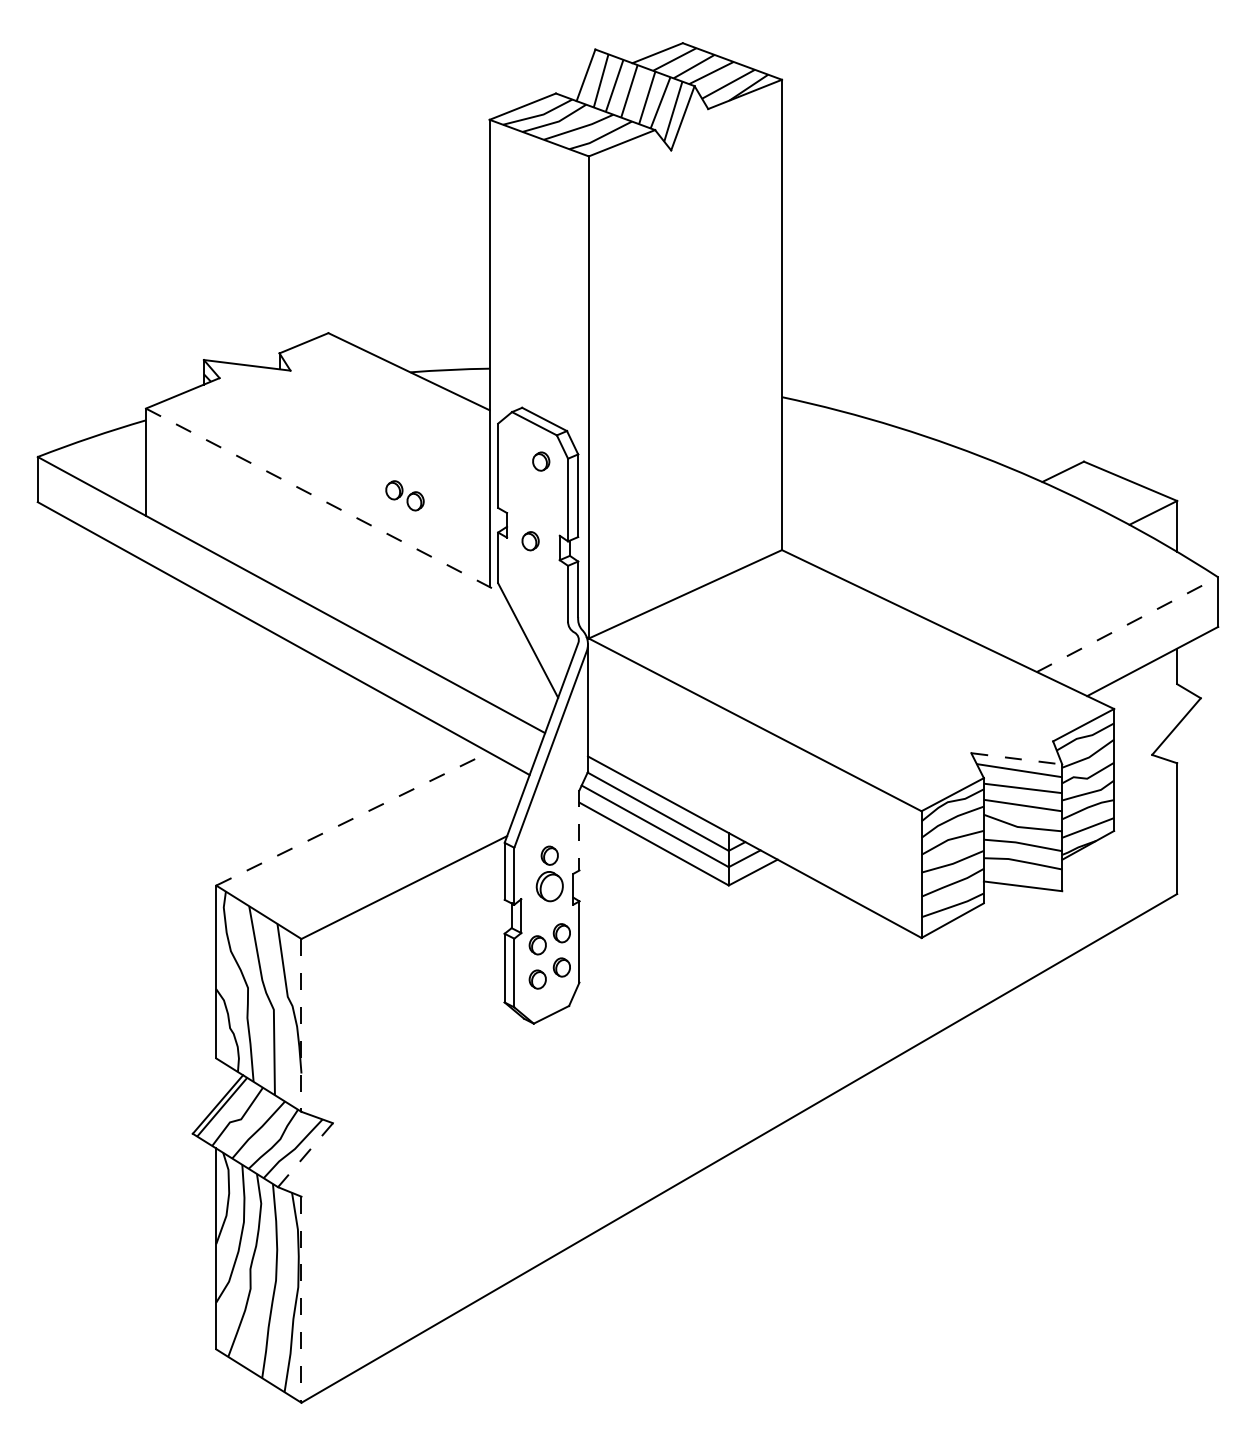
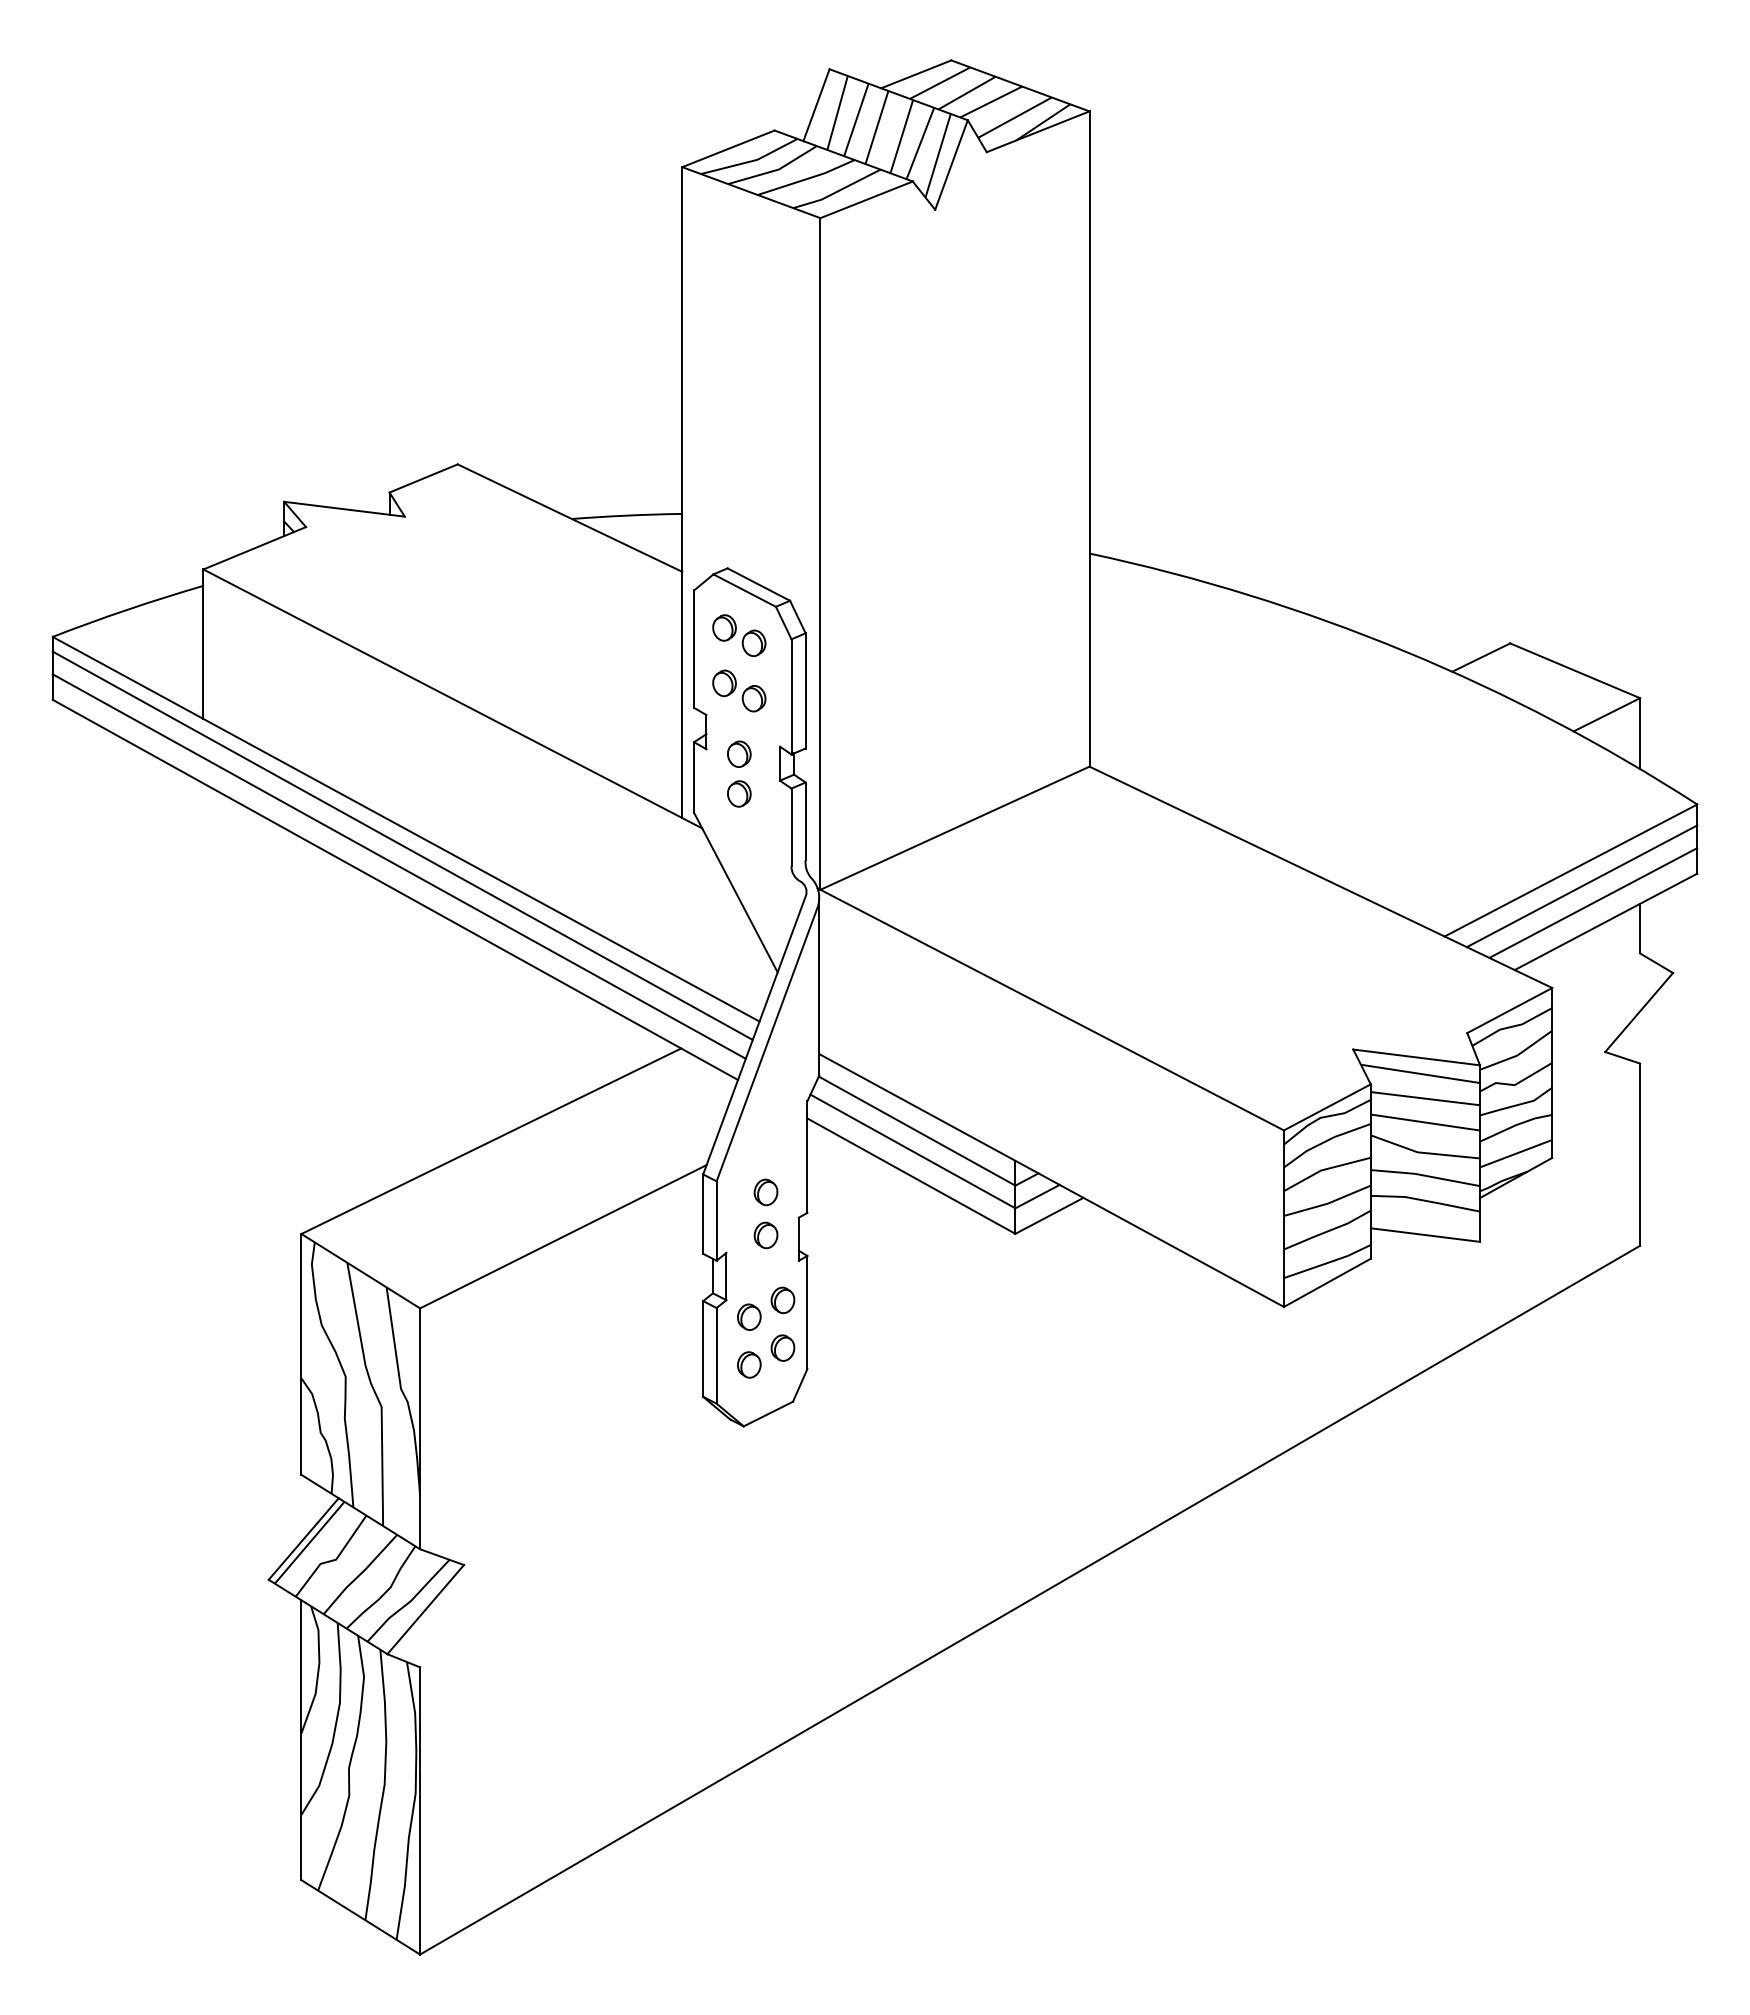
part: (519, 450) -> (724, 627), added
part: (405, 495) -> (739, 690), moved
line: (325, 501) -> (453, 699), dashed -> solid
part: (530, 569) -> (739, 793), added
line: (288, 606) -> (402, 845), added
line: (285, 621) -> (398, 866), added
line: (1127, 624) -> (1570, 870), dashed -> solid
line: (1135, 636) -> (1581, 886), added
line: (1143, 647) -> (1593, 902), added
line: (1016, 758) -> (1416, 1057), dashed -> solid
line: (352, 819) -> (491, 1141), dashed -> solid
line: (579, 830) -> (807, 1157), dashed -> solid
part: (549, 886) -> (765, 1235), size x0.62
line: (301, 1025) -> (420, 1429), dashed -> solid
line: (305, 1155) -> (425, 1609), dashed -> solid
line: (301, 1299) -> (420, 1810), dashed -> solid

